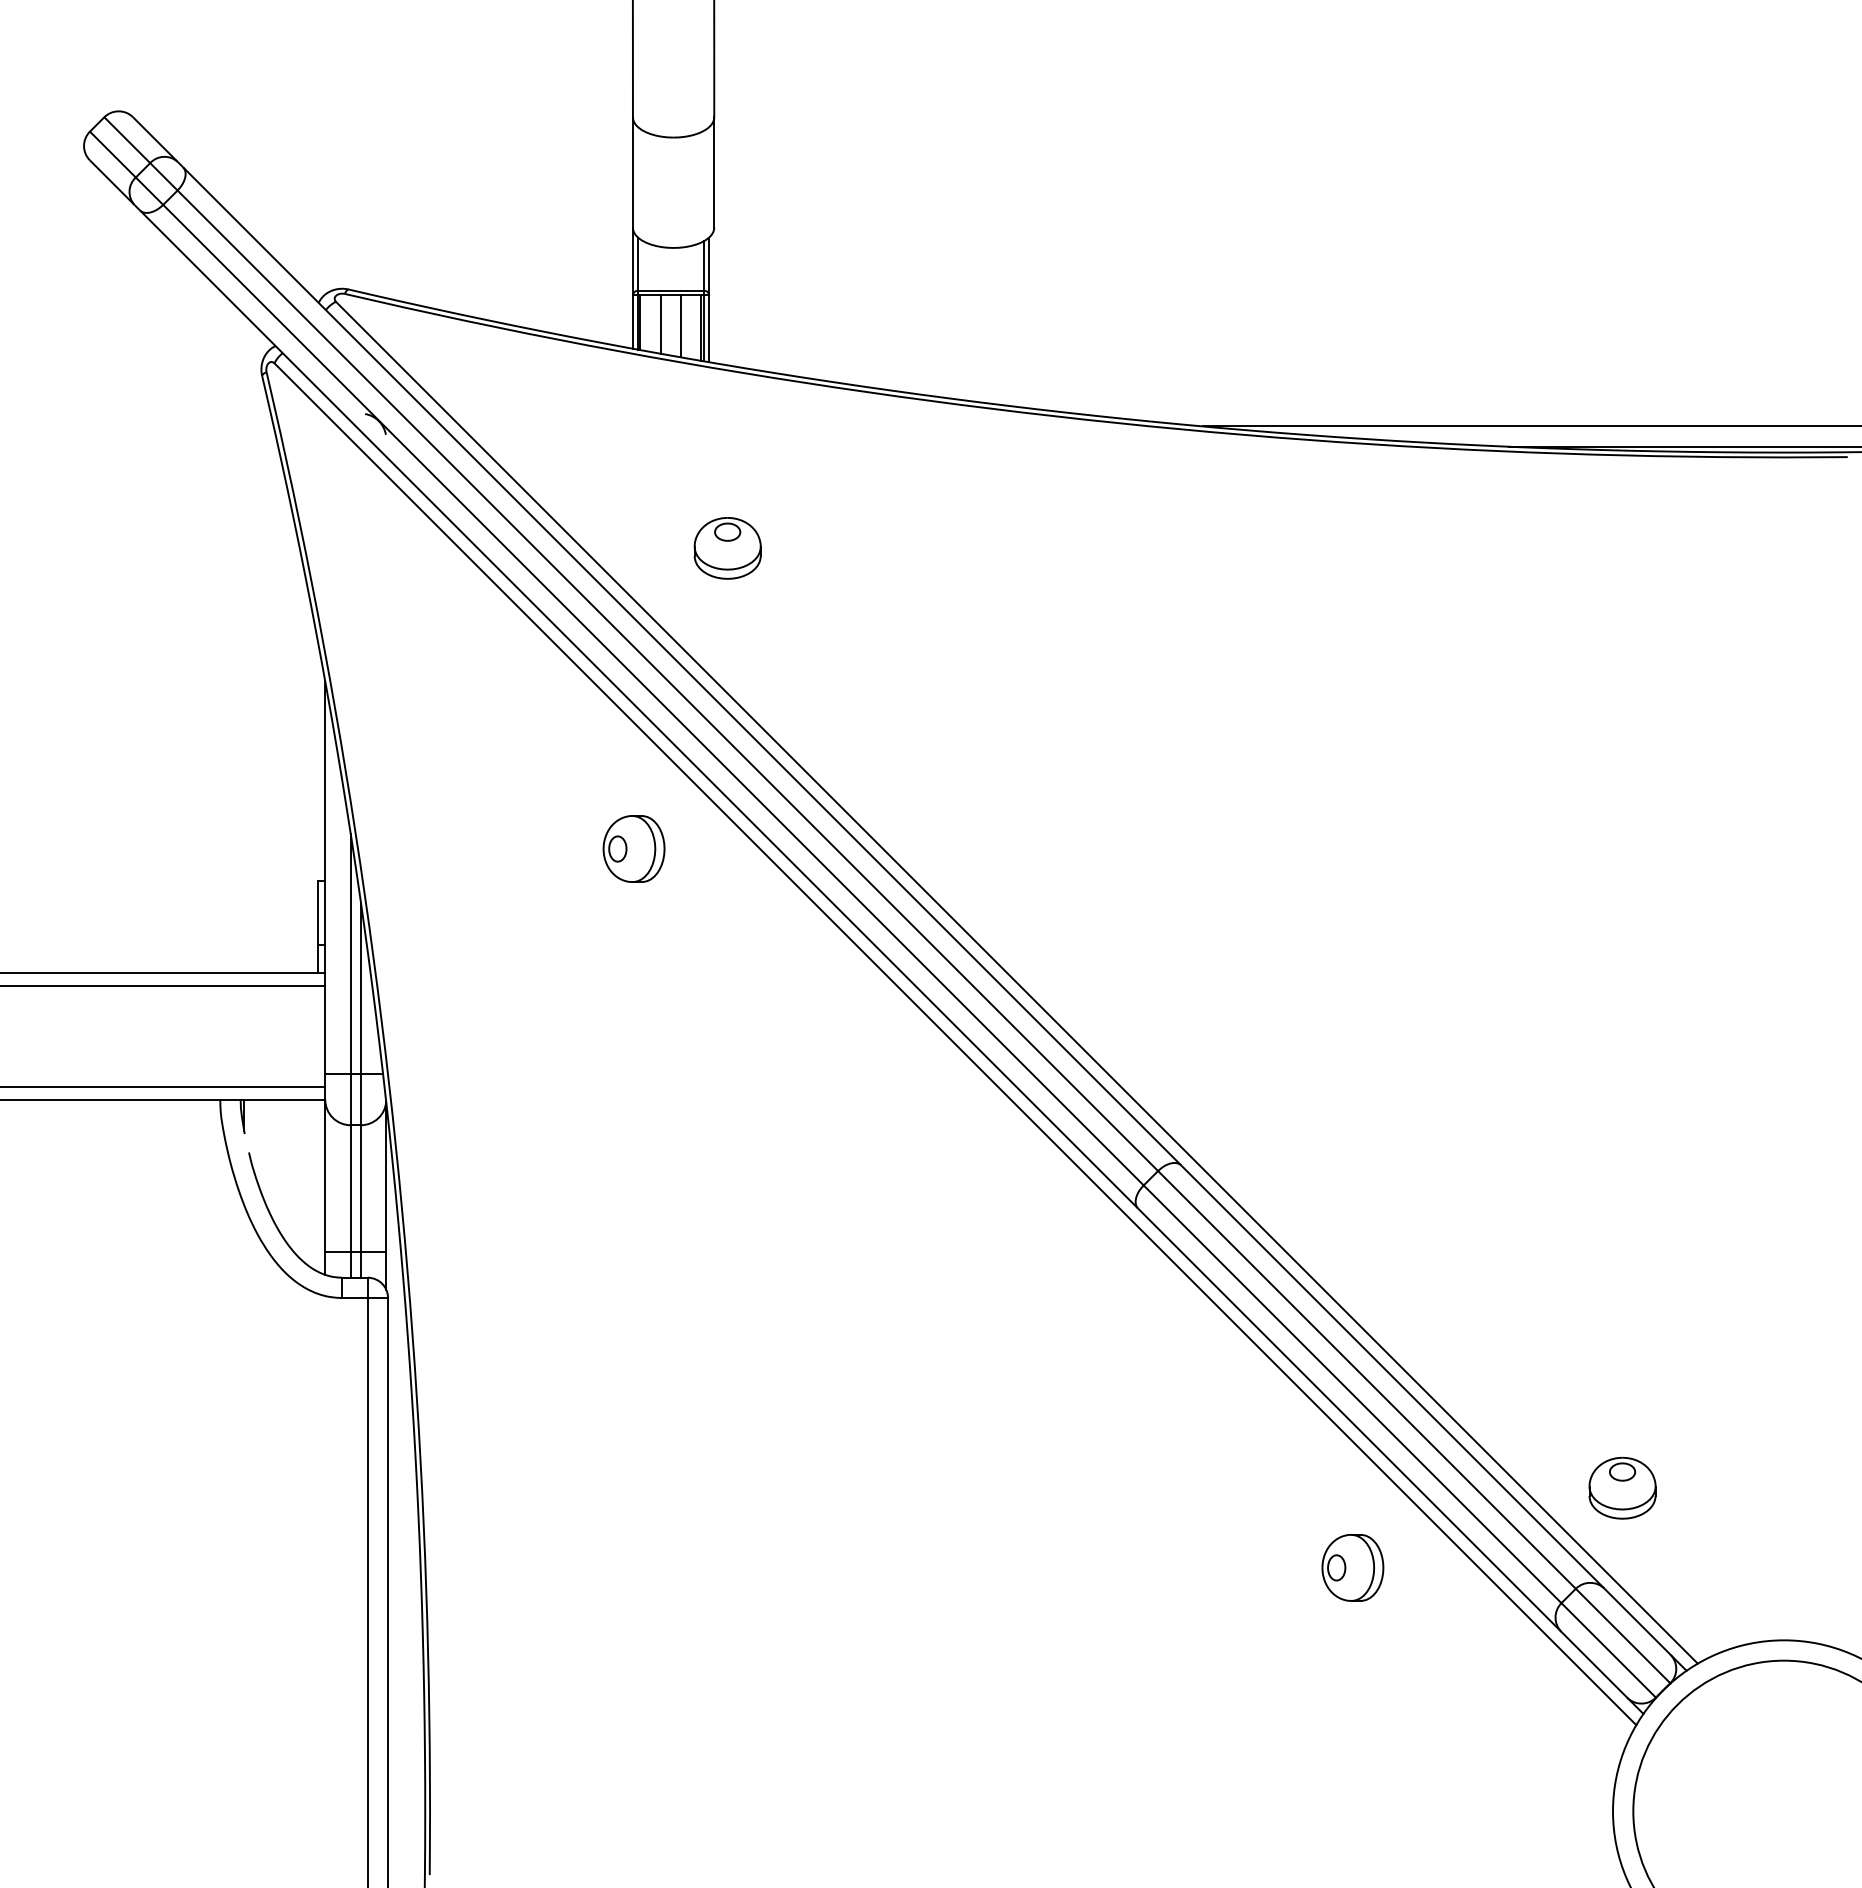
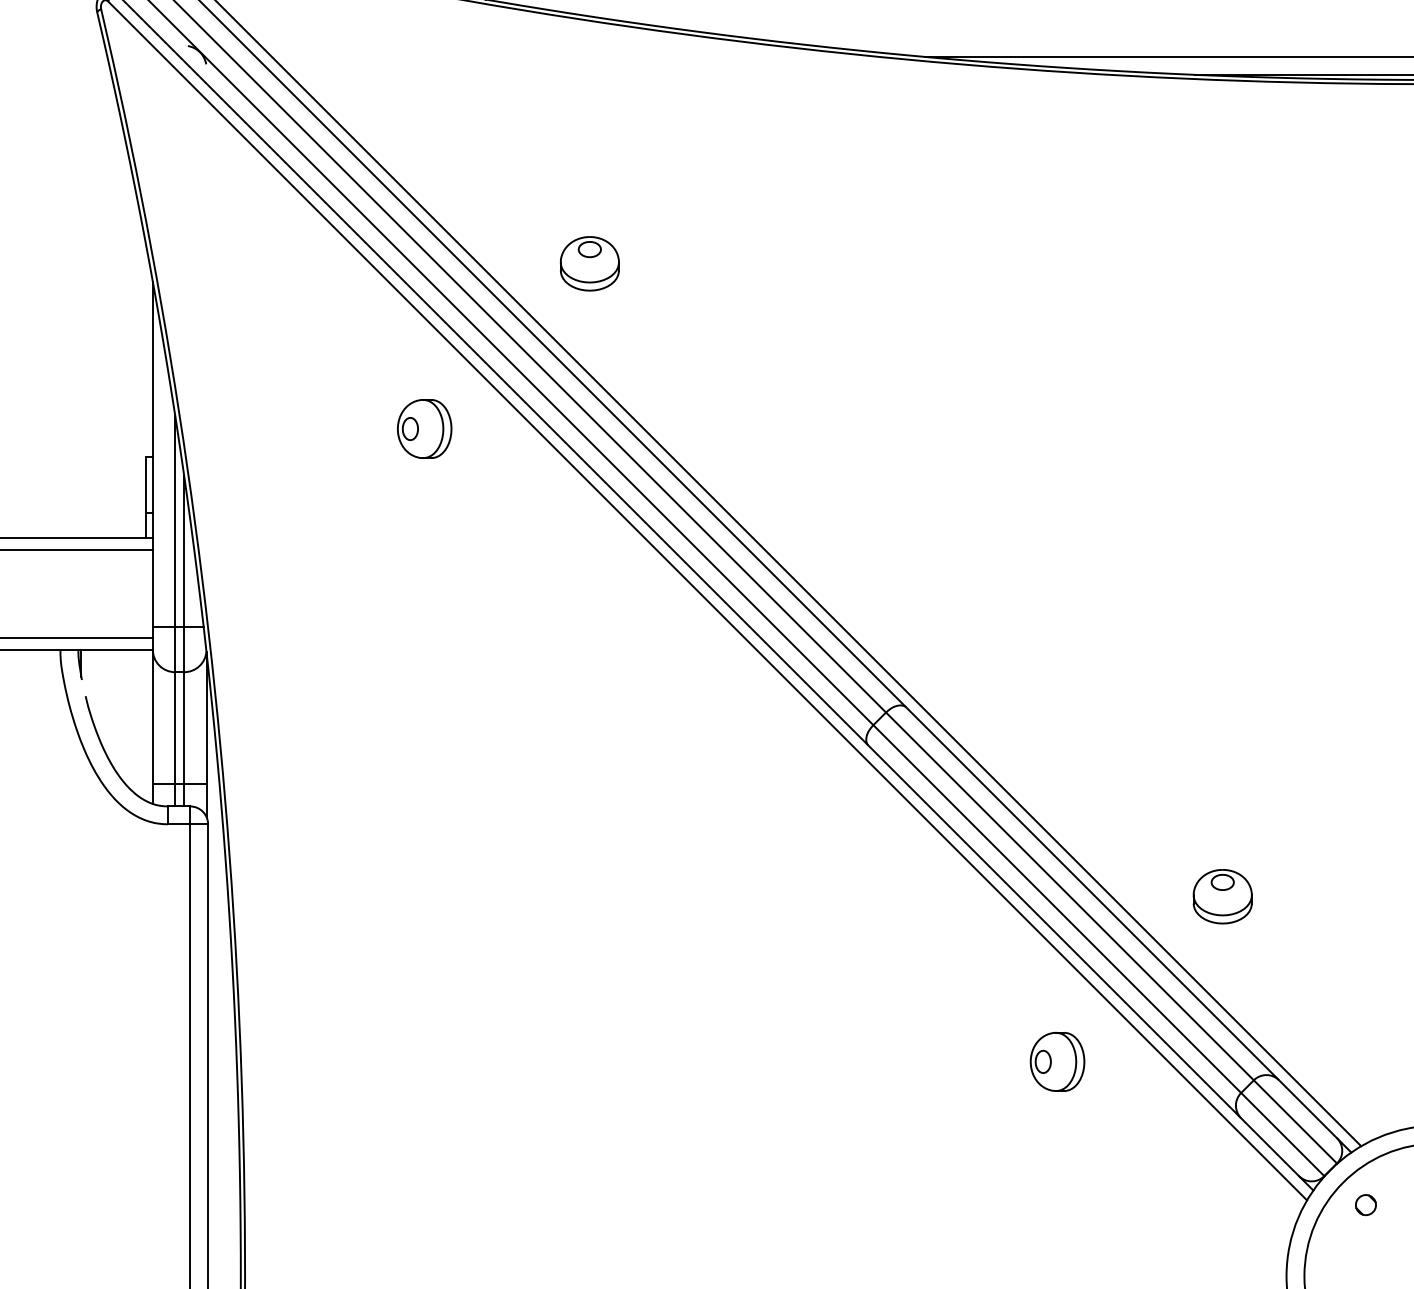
part: (727, 548) -> (589, 263), moved
part: (1622, 1487) -> (1222, 896), moved
part: (1702, 1730) -> (1365, 1205), added

